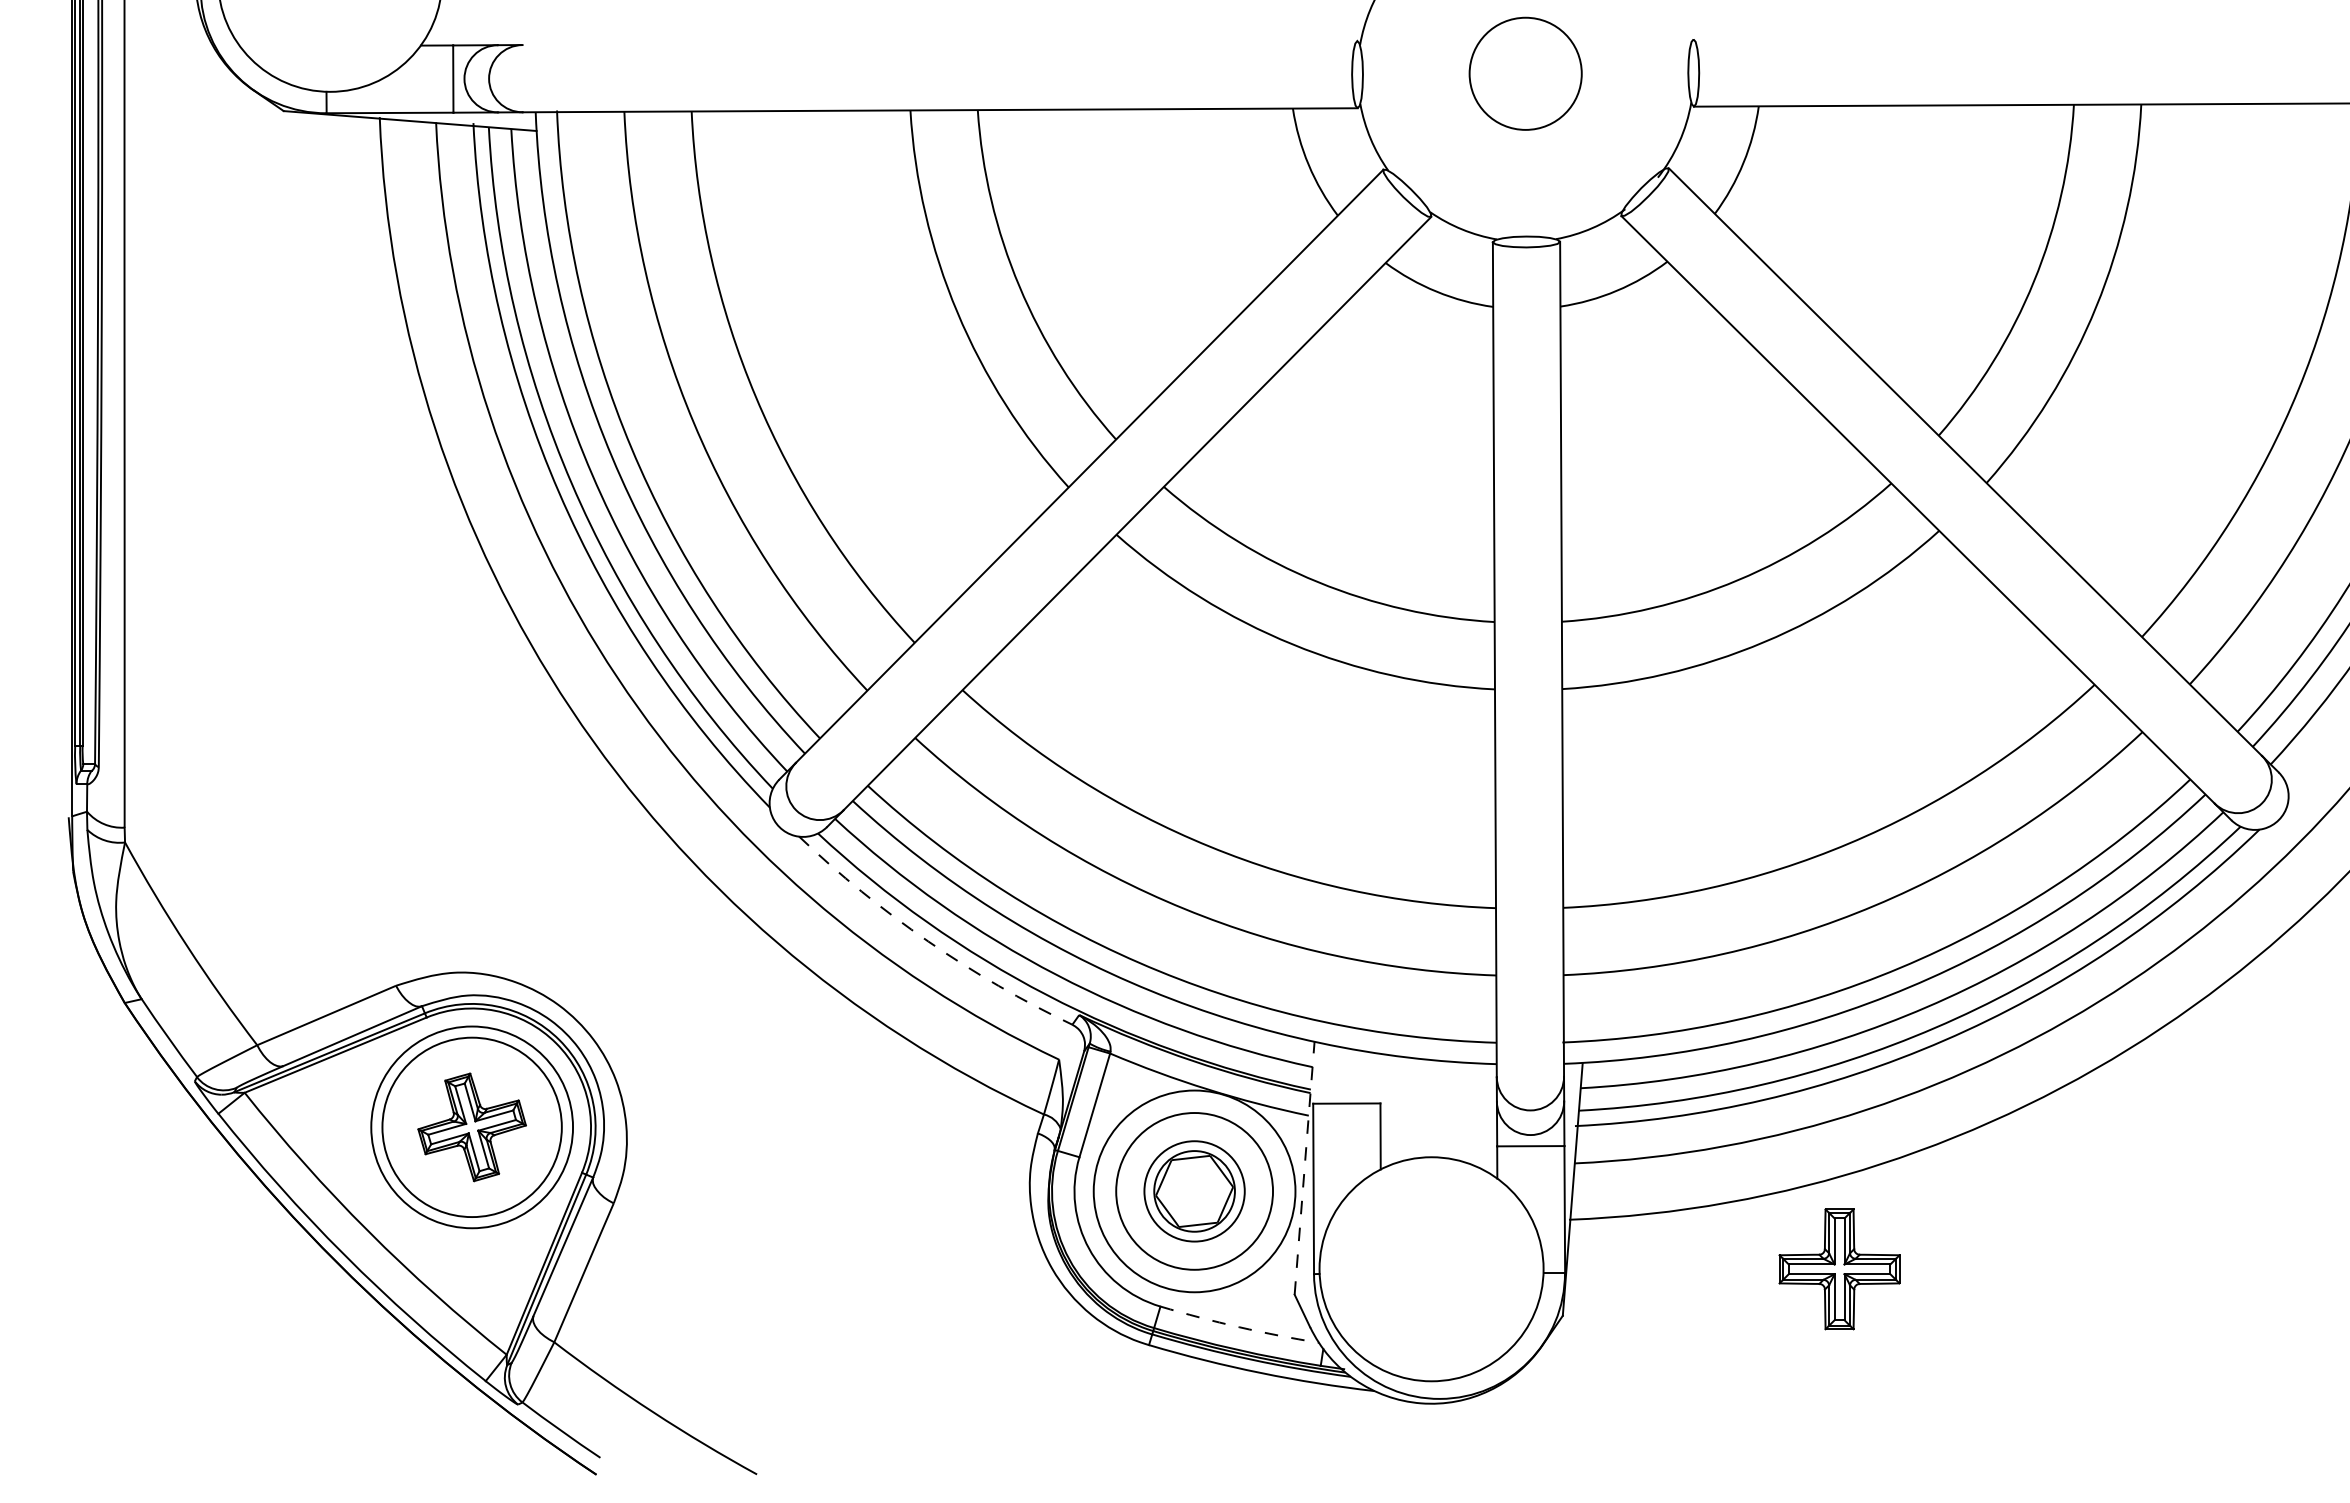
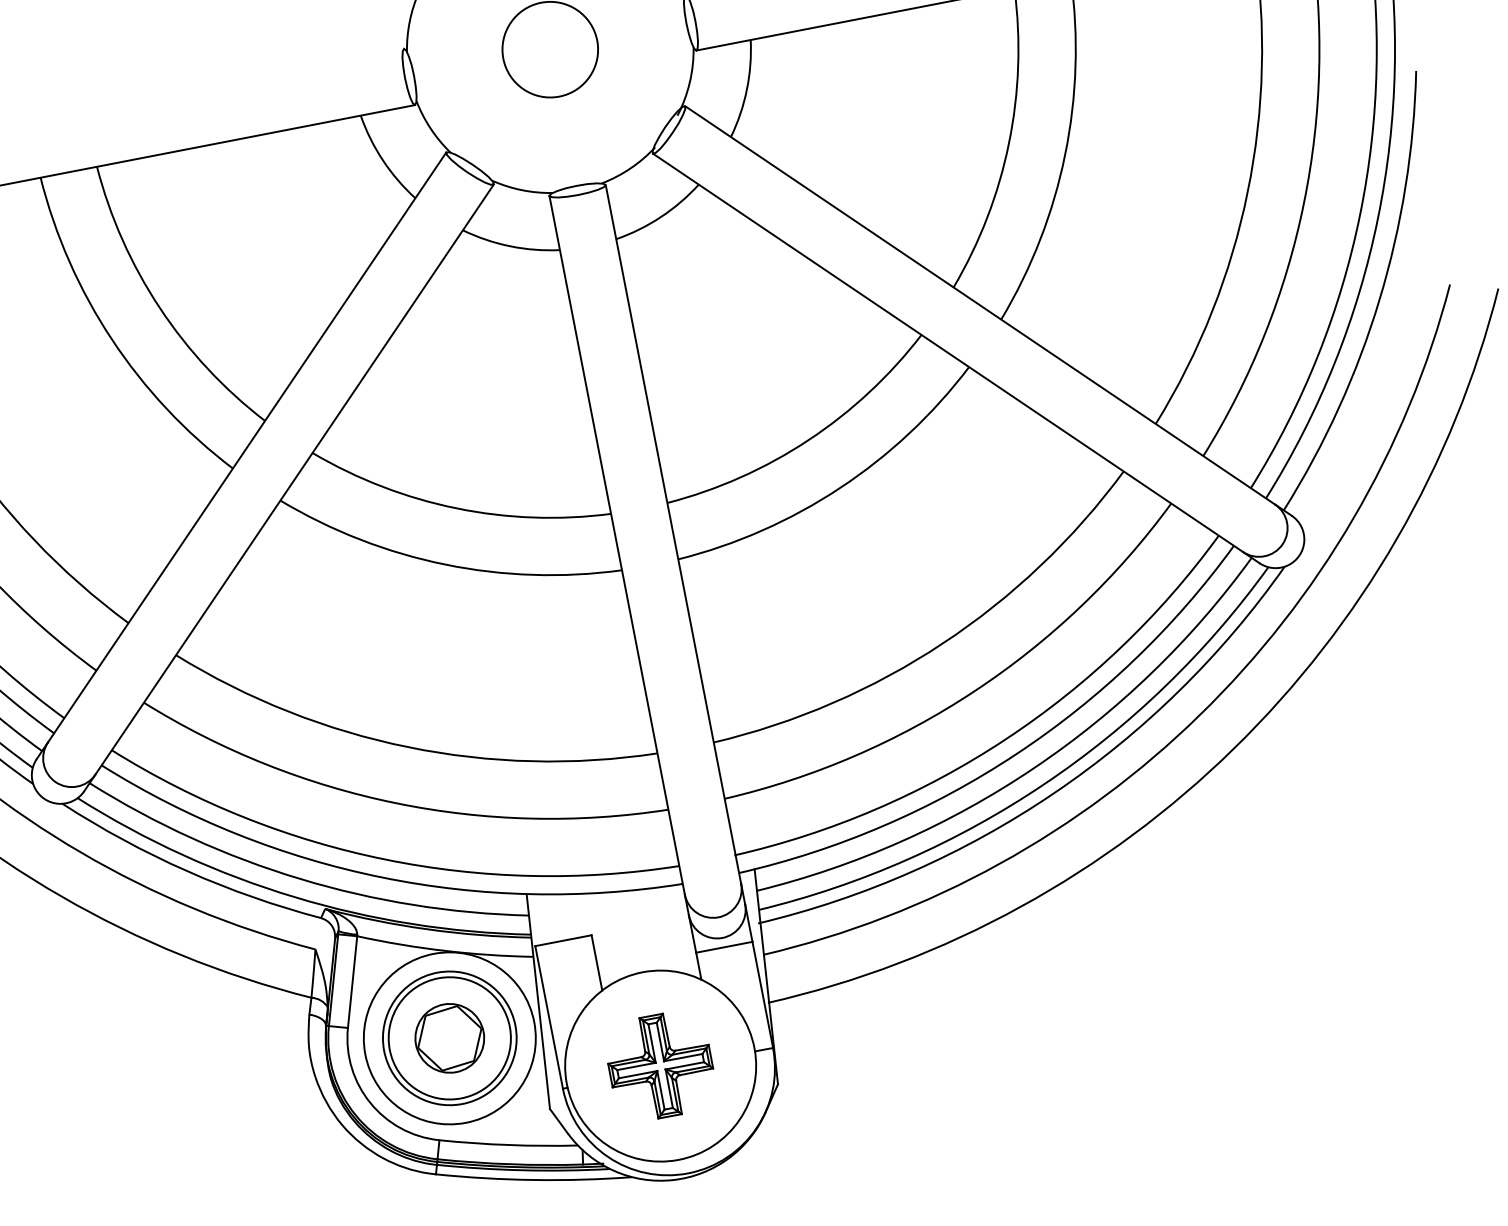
arc: (928, 941) -> (187, 871), dashed -> solid
line: (1304, 1168) -> (538, 1001), dashed -> solid
circle: (1194, 1191) -> (449, 1038), size x1.43
part: (1839, 1269) -> (660, 1066), moved
arc: (1239, 1327) -> (508, 1145), dashed -> solid

